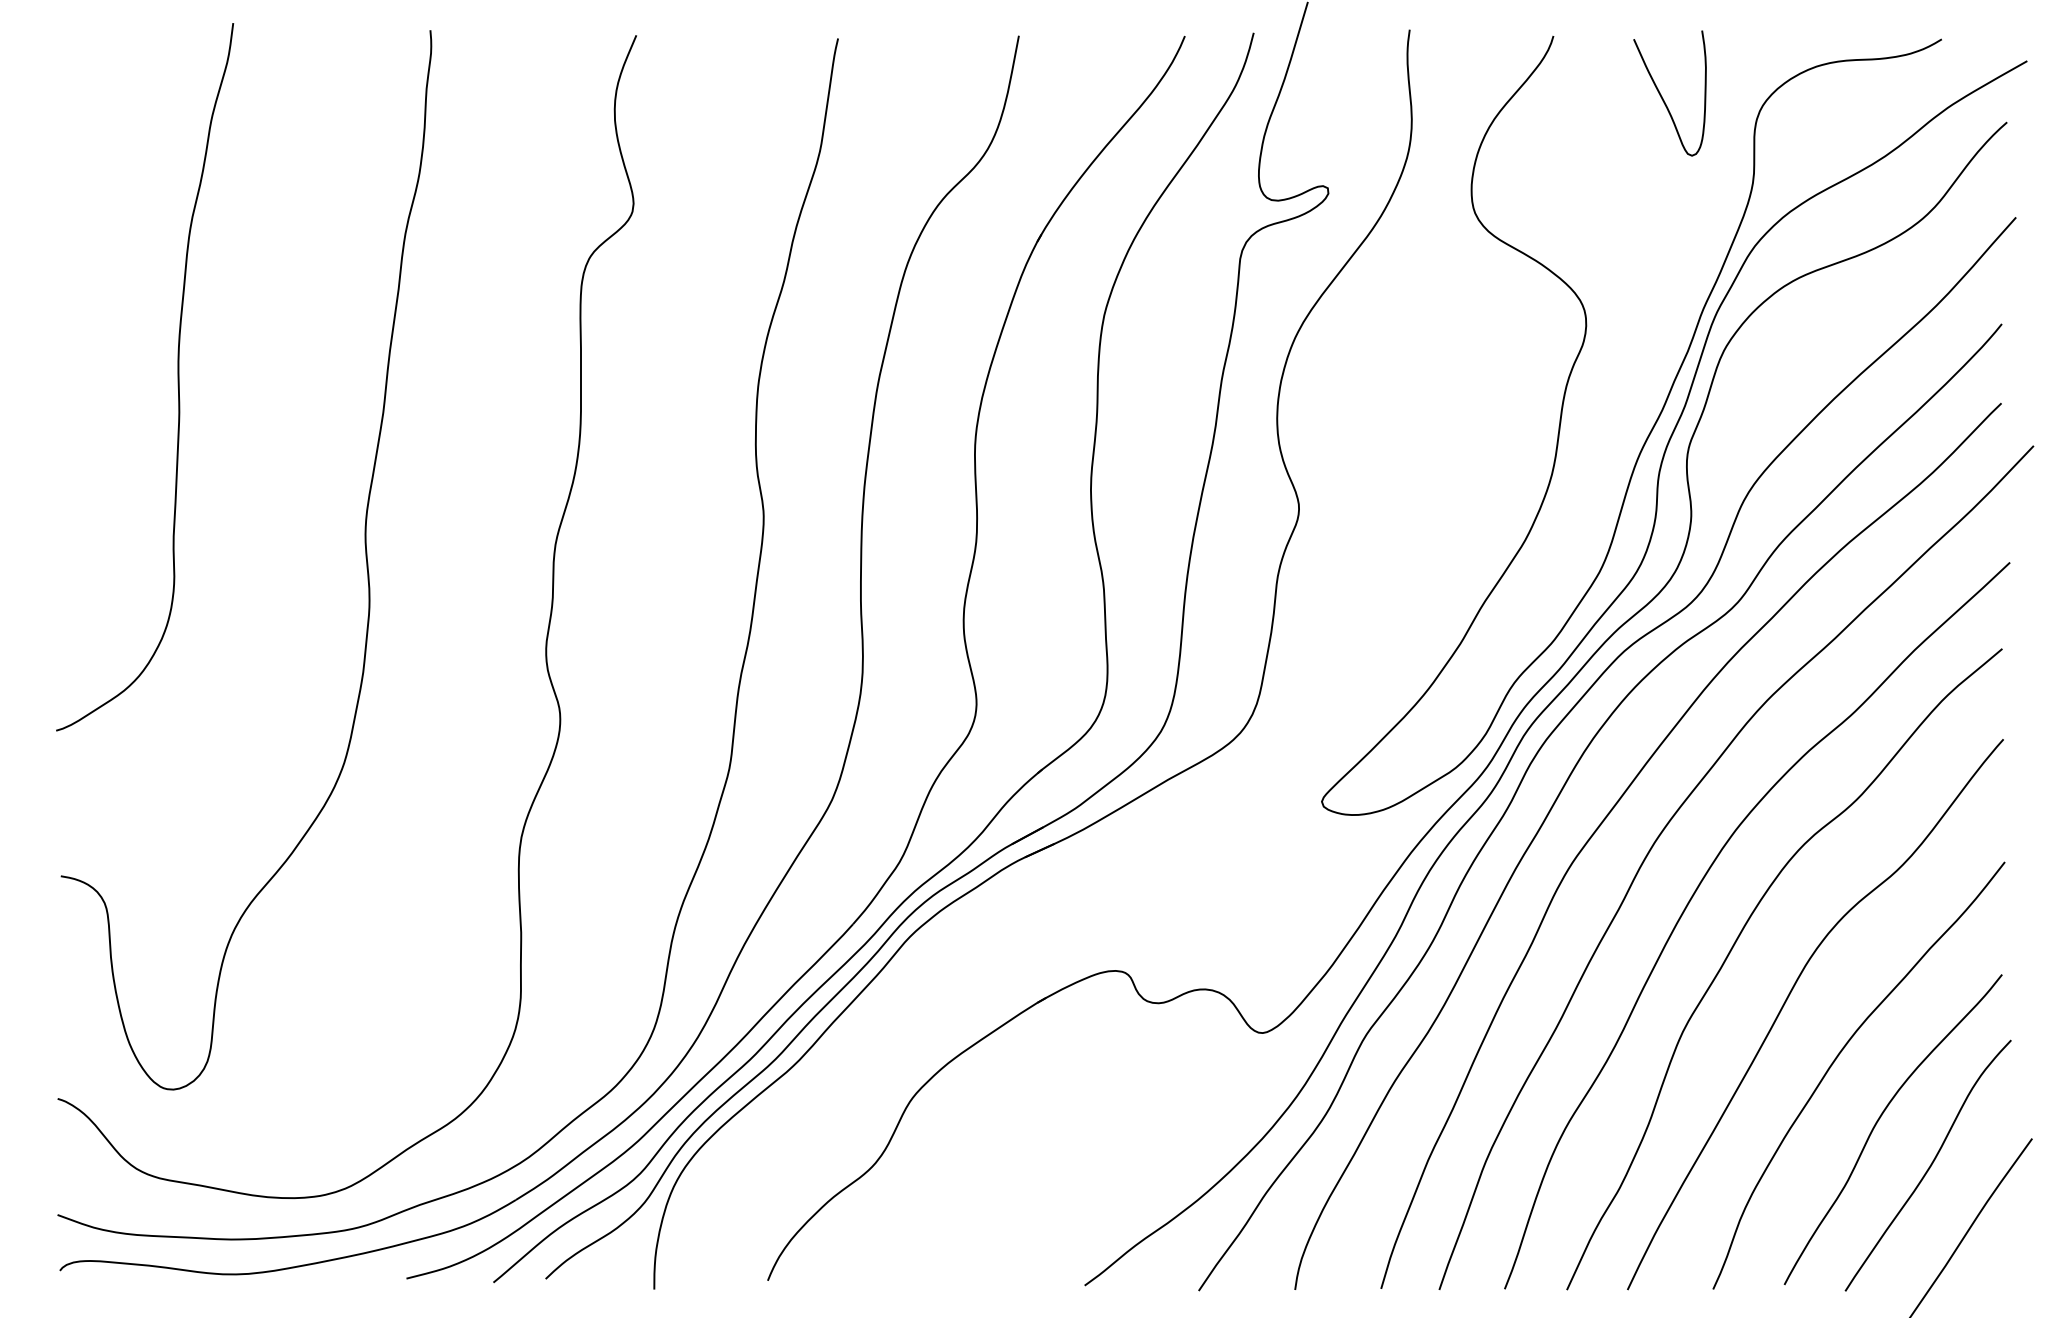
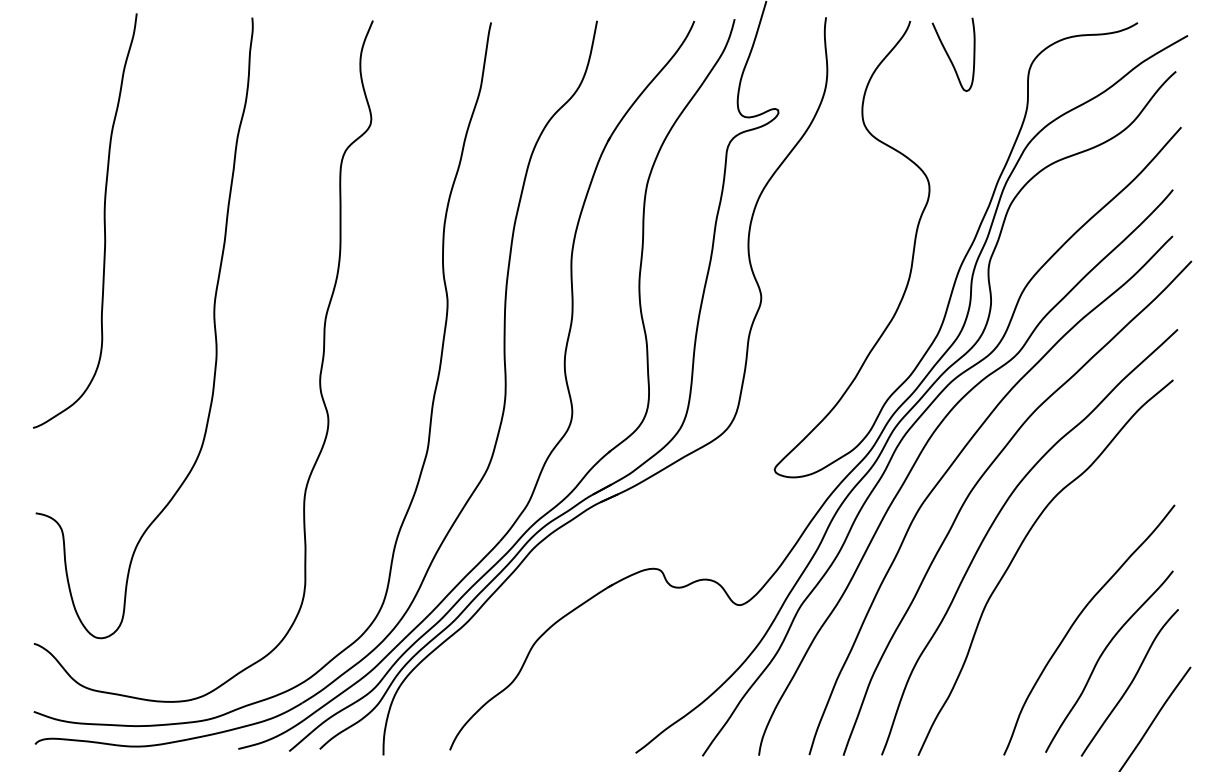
curve: (1662, 94) -> (949, 55), moved
curve: (1790, 996) -> (1049, 583), removed

